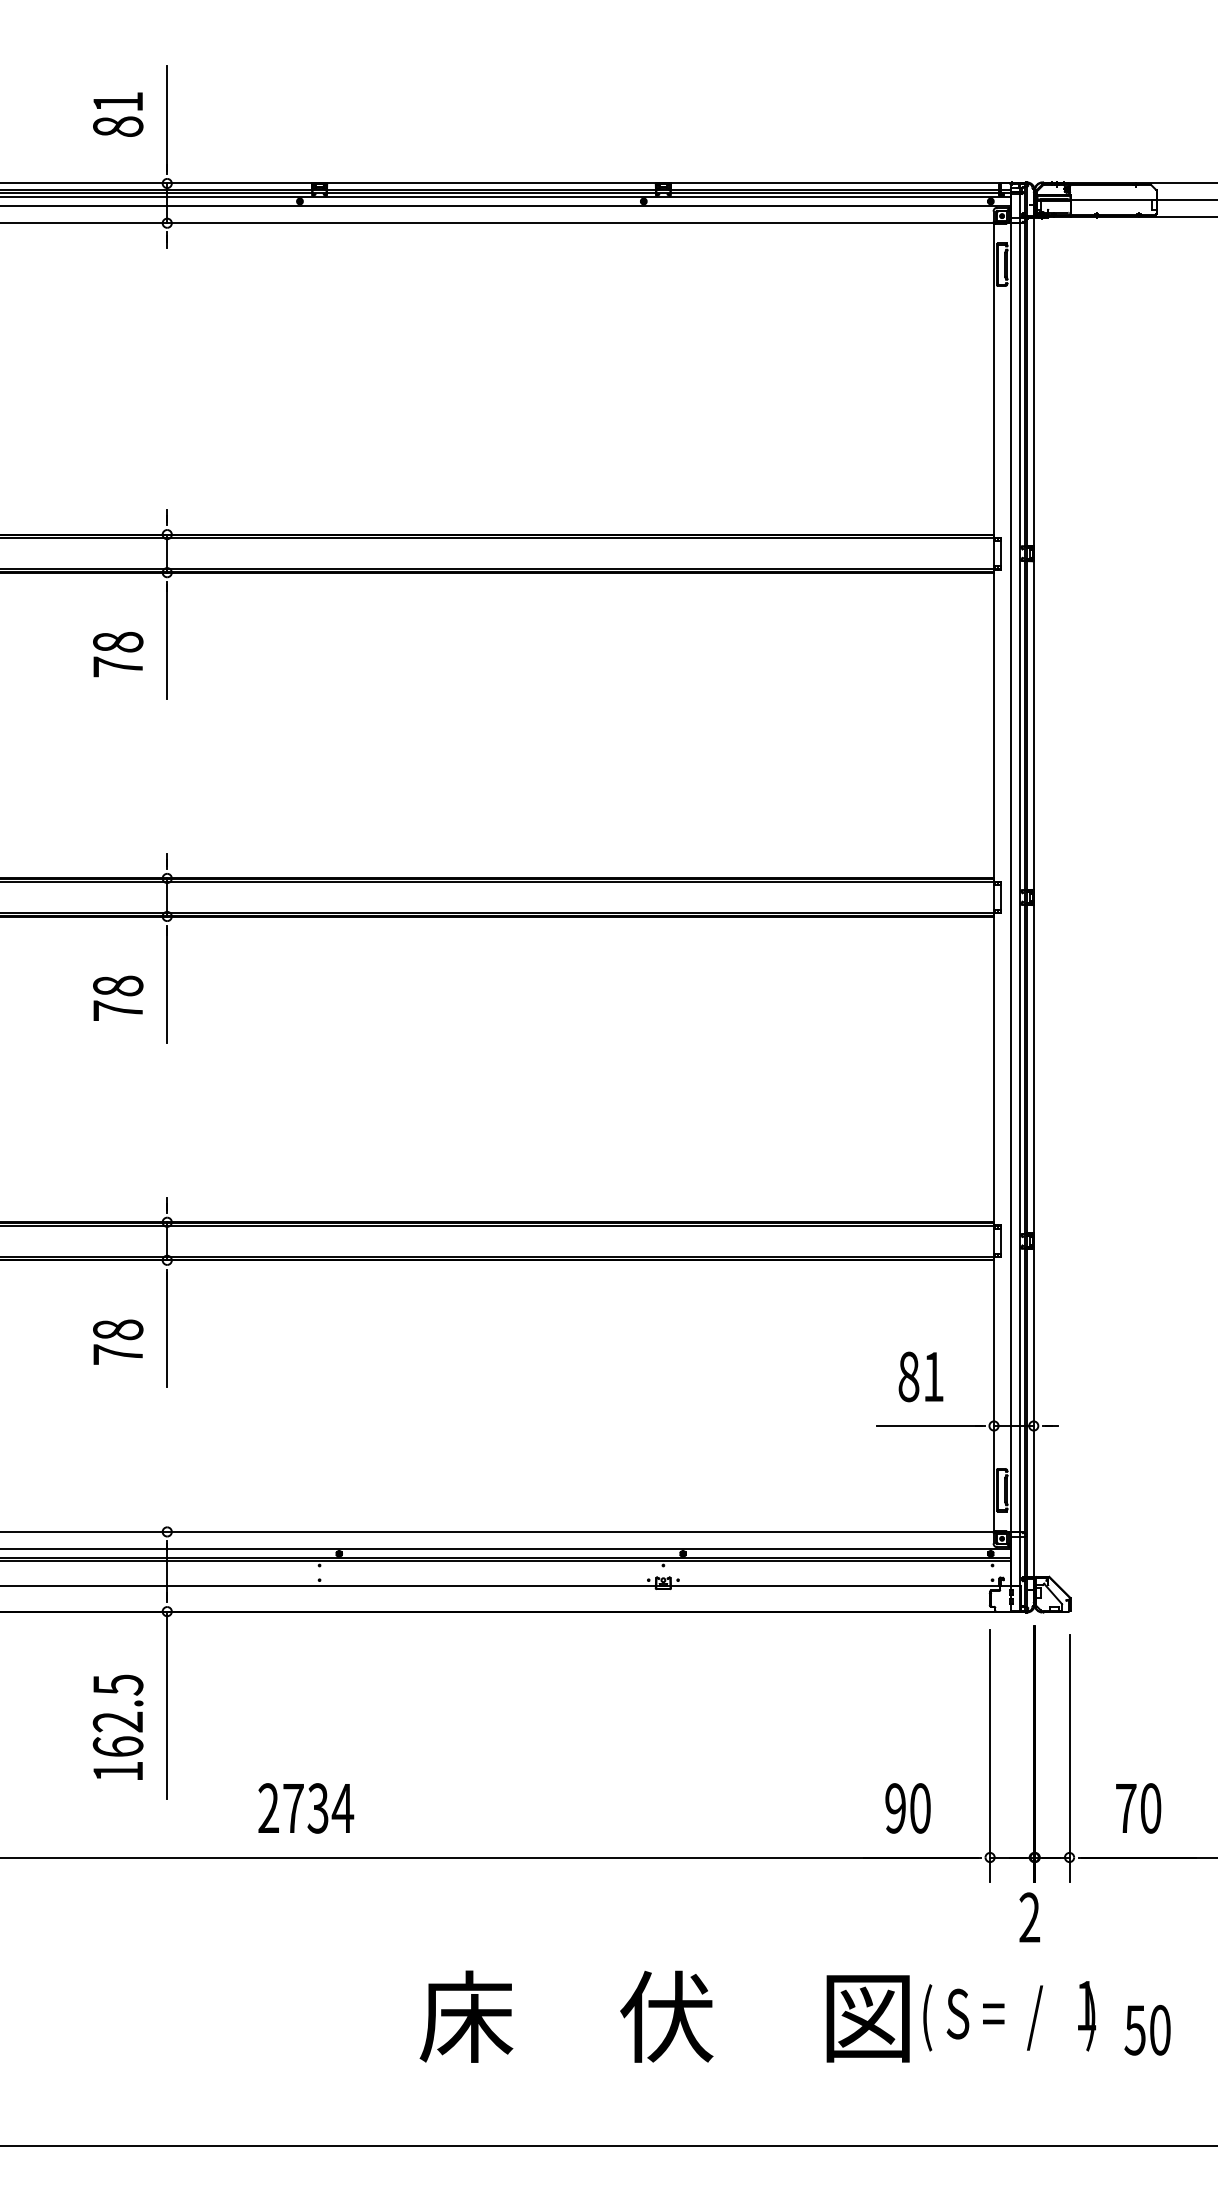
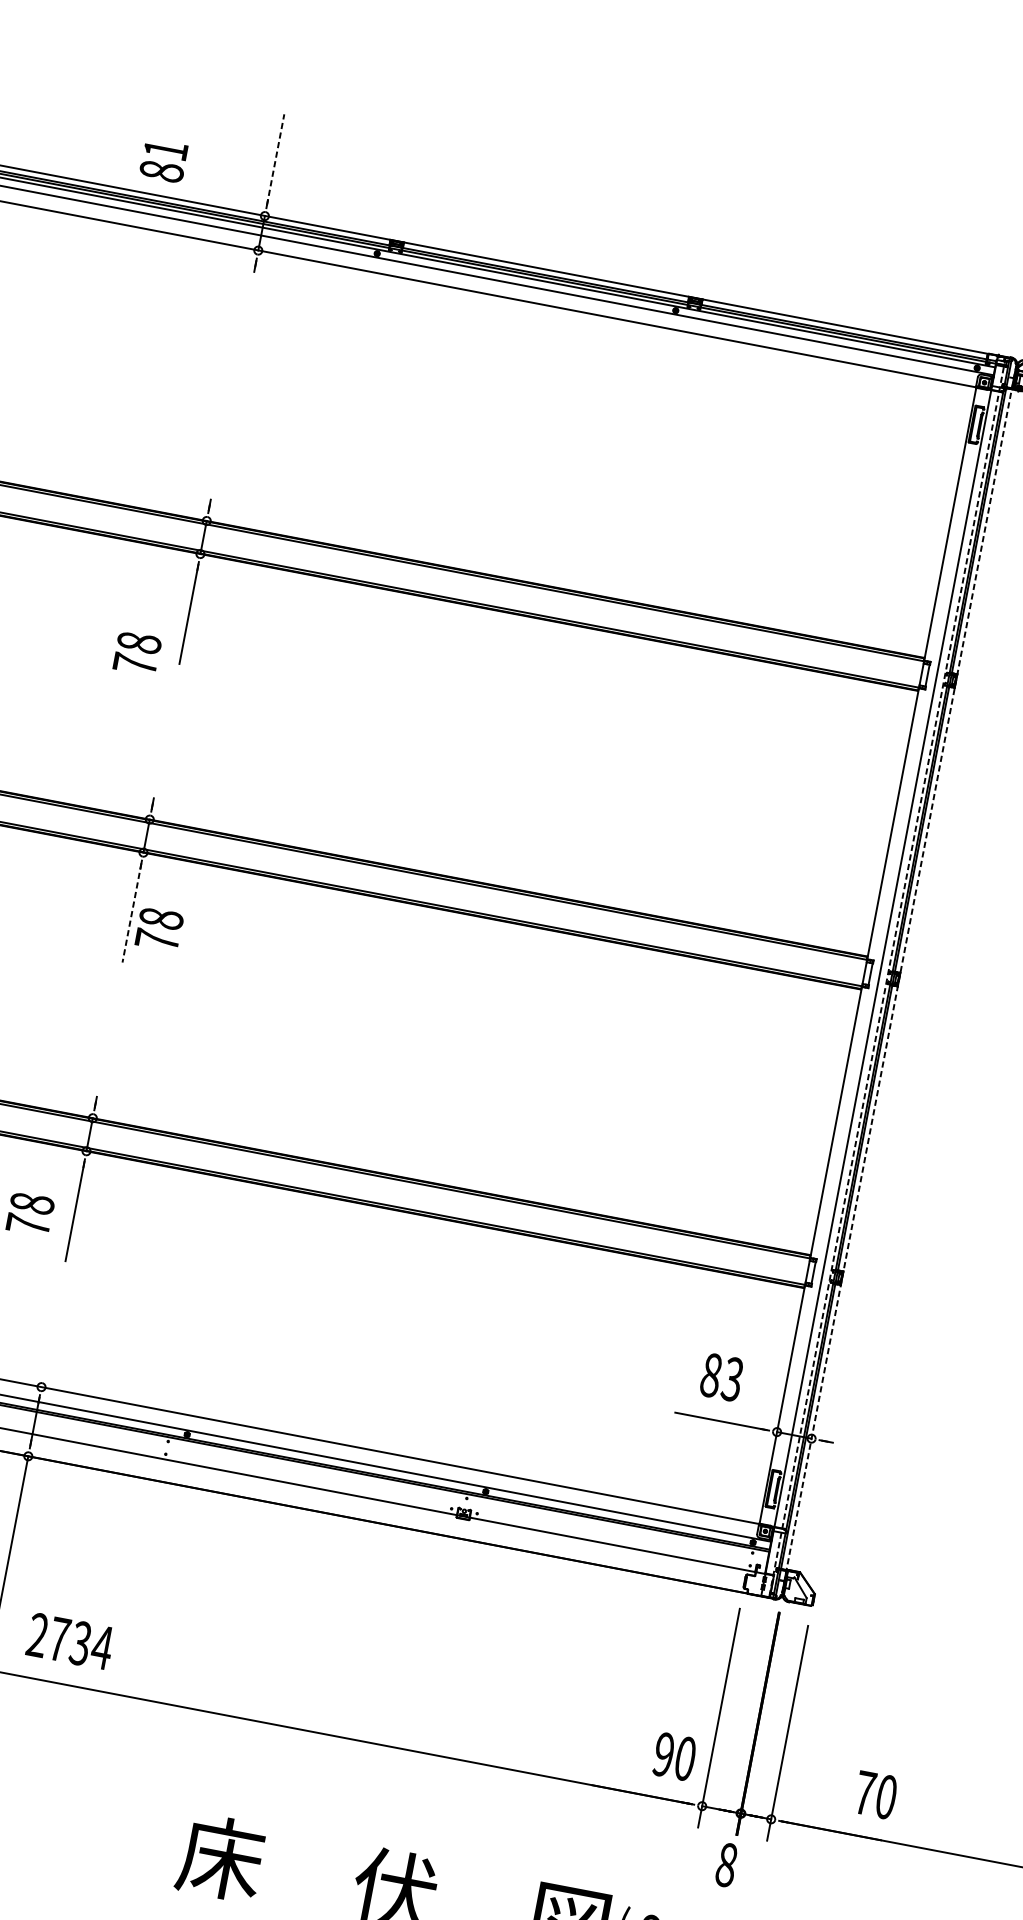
text: (118, 114) -> (164, 160), moved
line: (167, 118) -> (275, 159), solid -> dashed
text: (118, 654) -> (137, 653), moved
line: (1020, 897) -> (887, 977), solid -> dashed
line: (1033, 897) -> (898, 979), solid -> dashed
line: (167, 986) -> (132, 913), solid -> dashed
text: (118, 997) -> (159, 928), moved
text: (932, 1376) -> (731, 1378), 81 -> 83
text: (306, 1808) -> (70, 1641), moved
text: (907, 1808) -> (674, 1756), moved
text: (1138, 1808) -> (875, 1795), moved
text: (1029, 1917) -> (726, 1864), 2 -> 8

